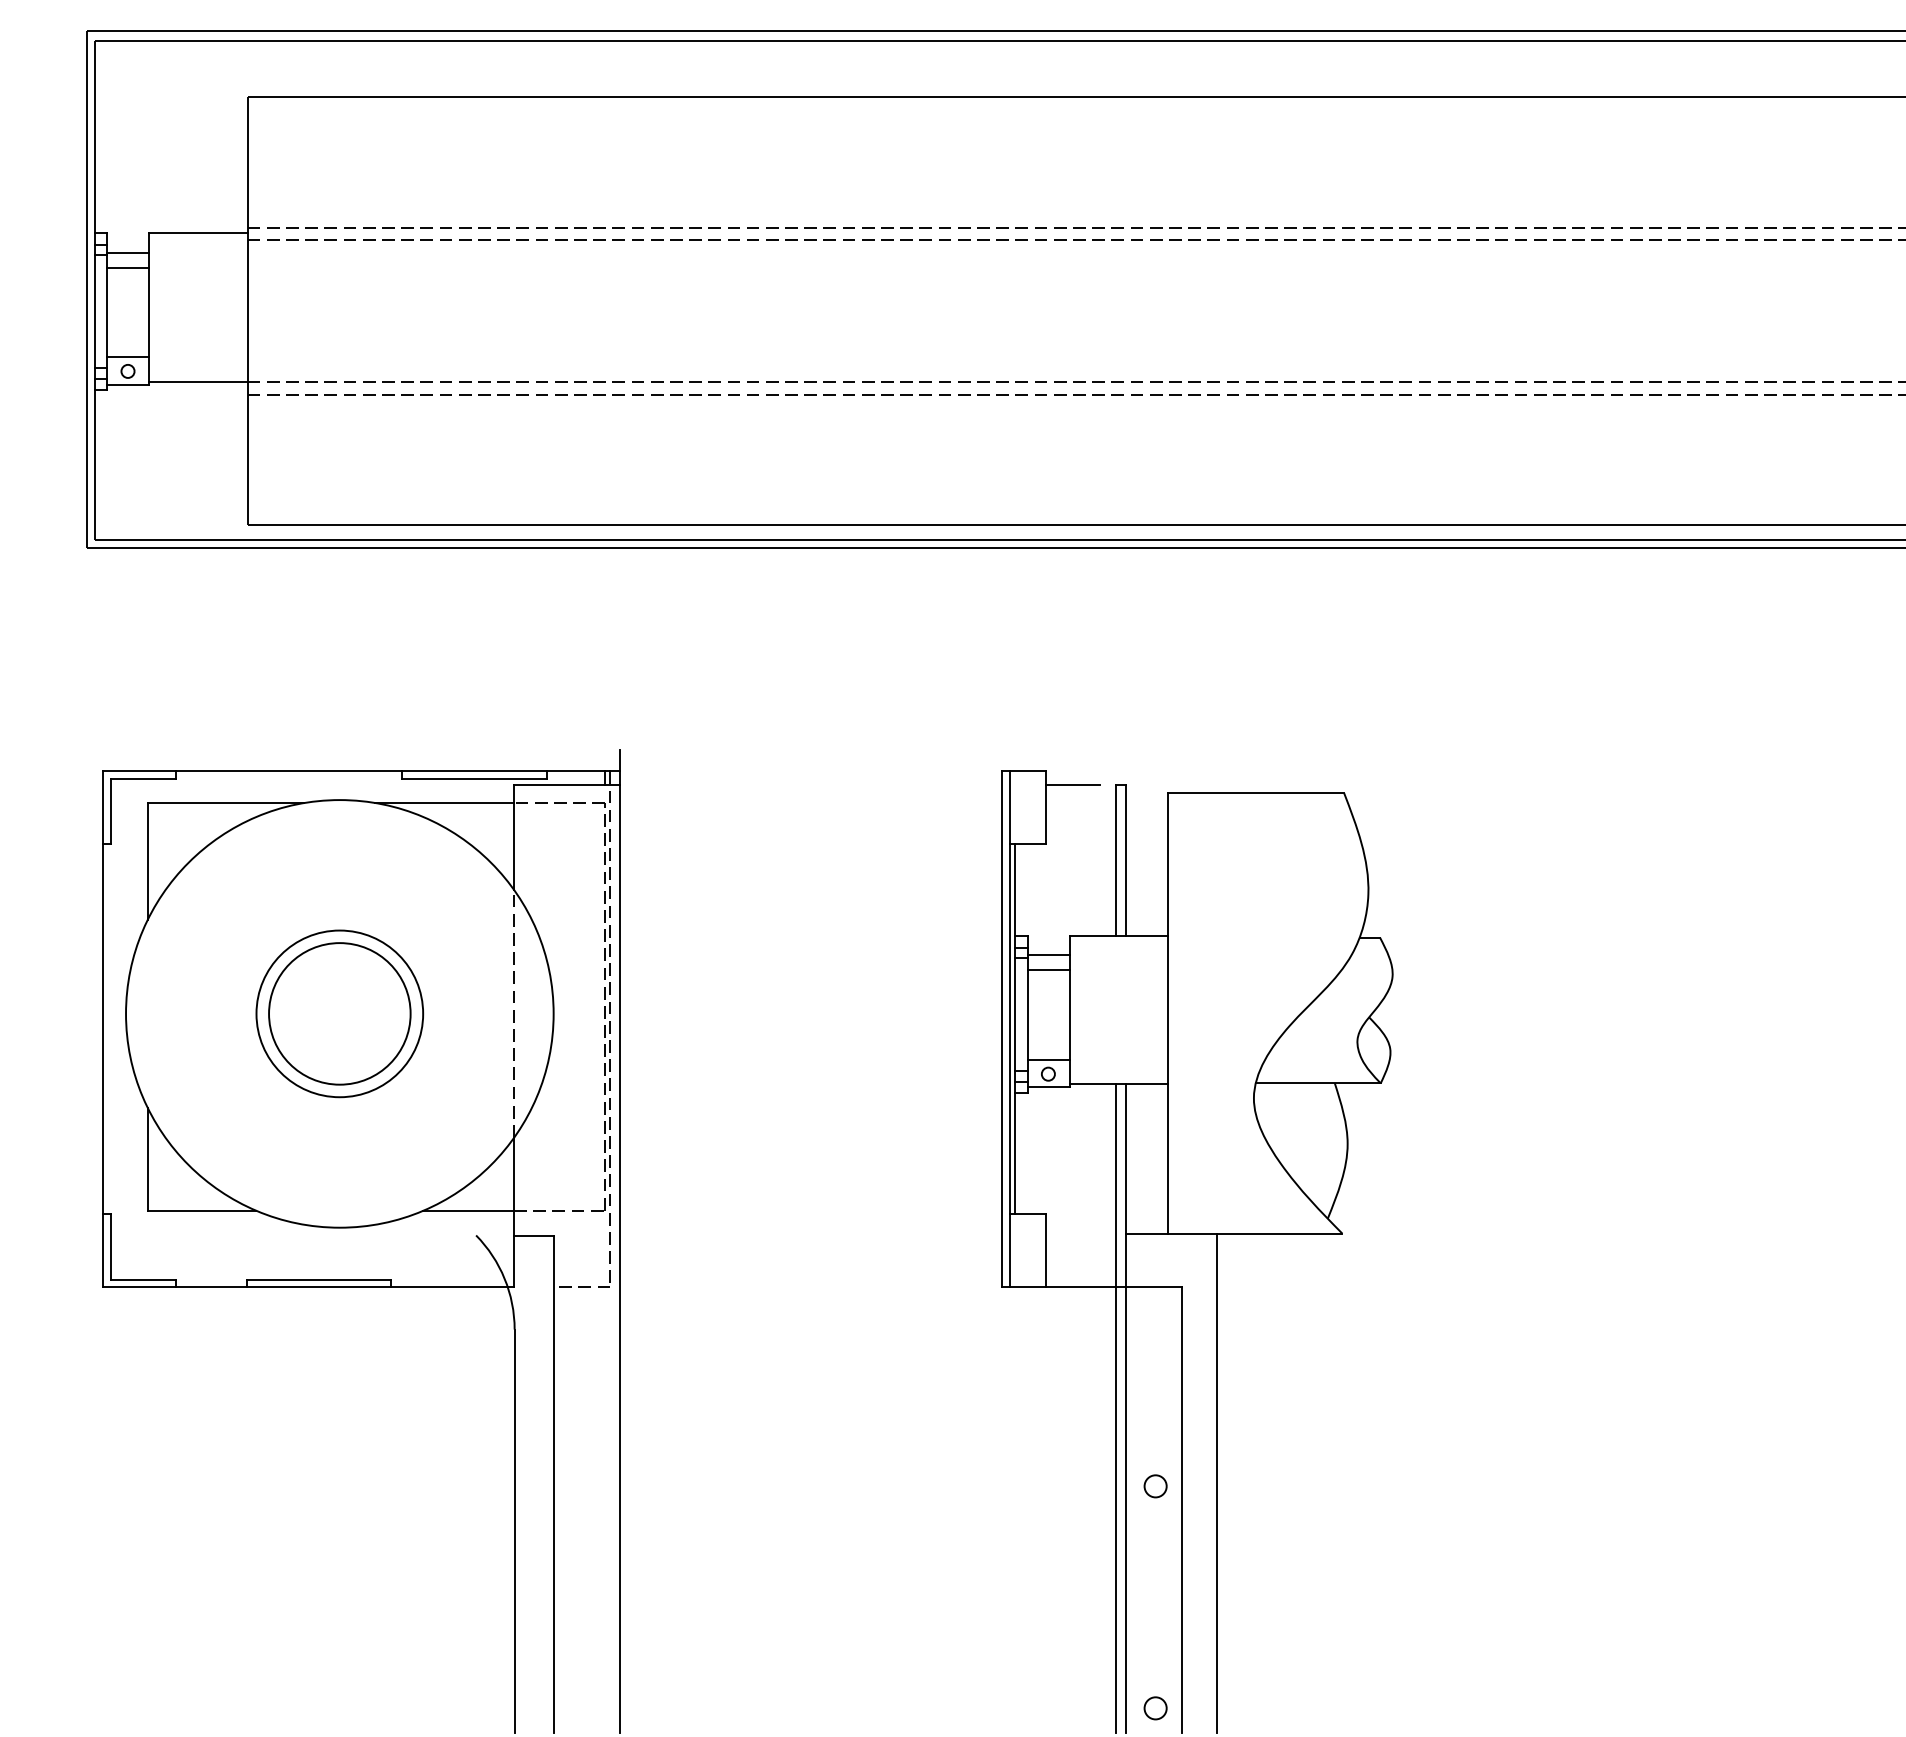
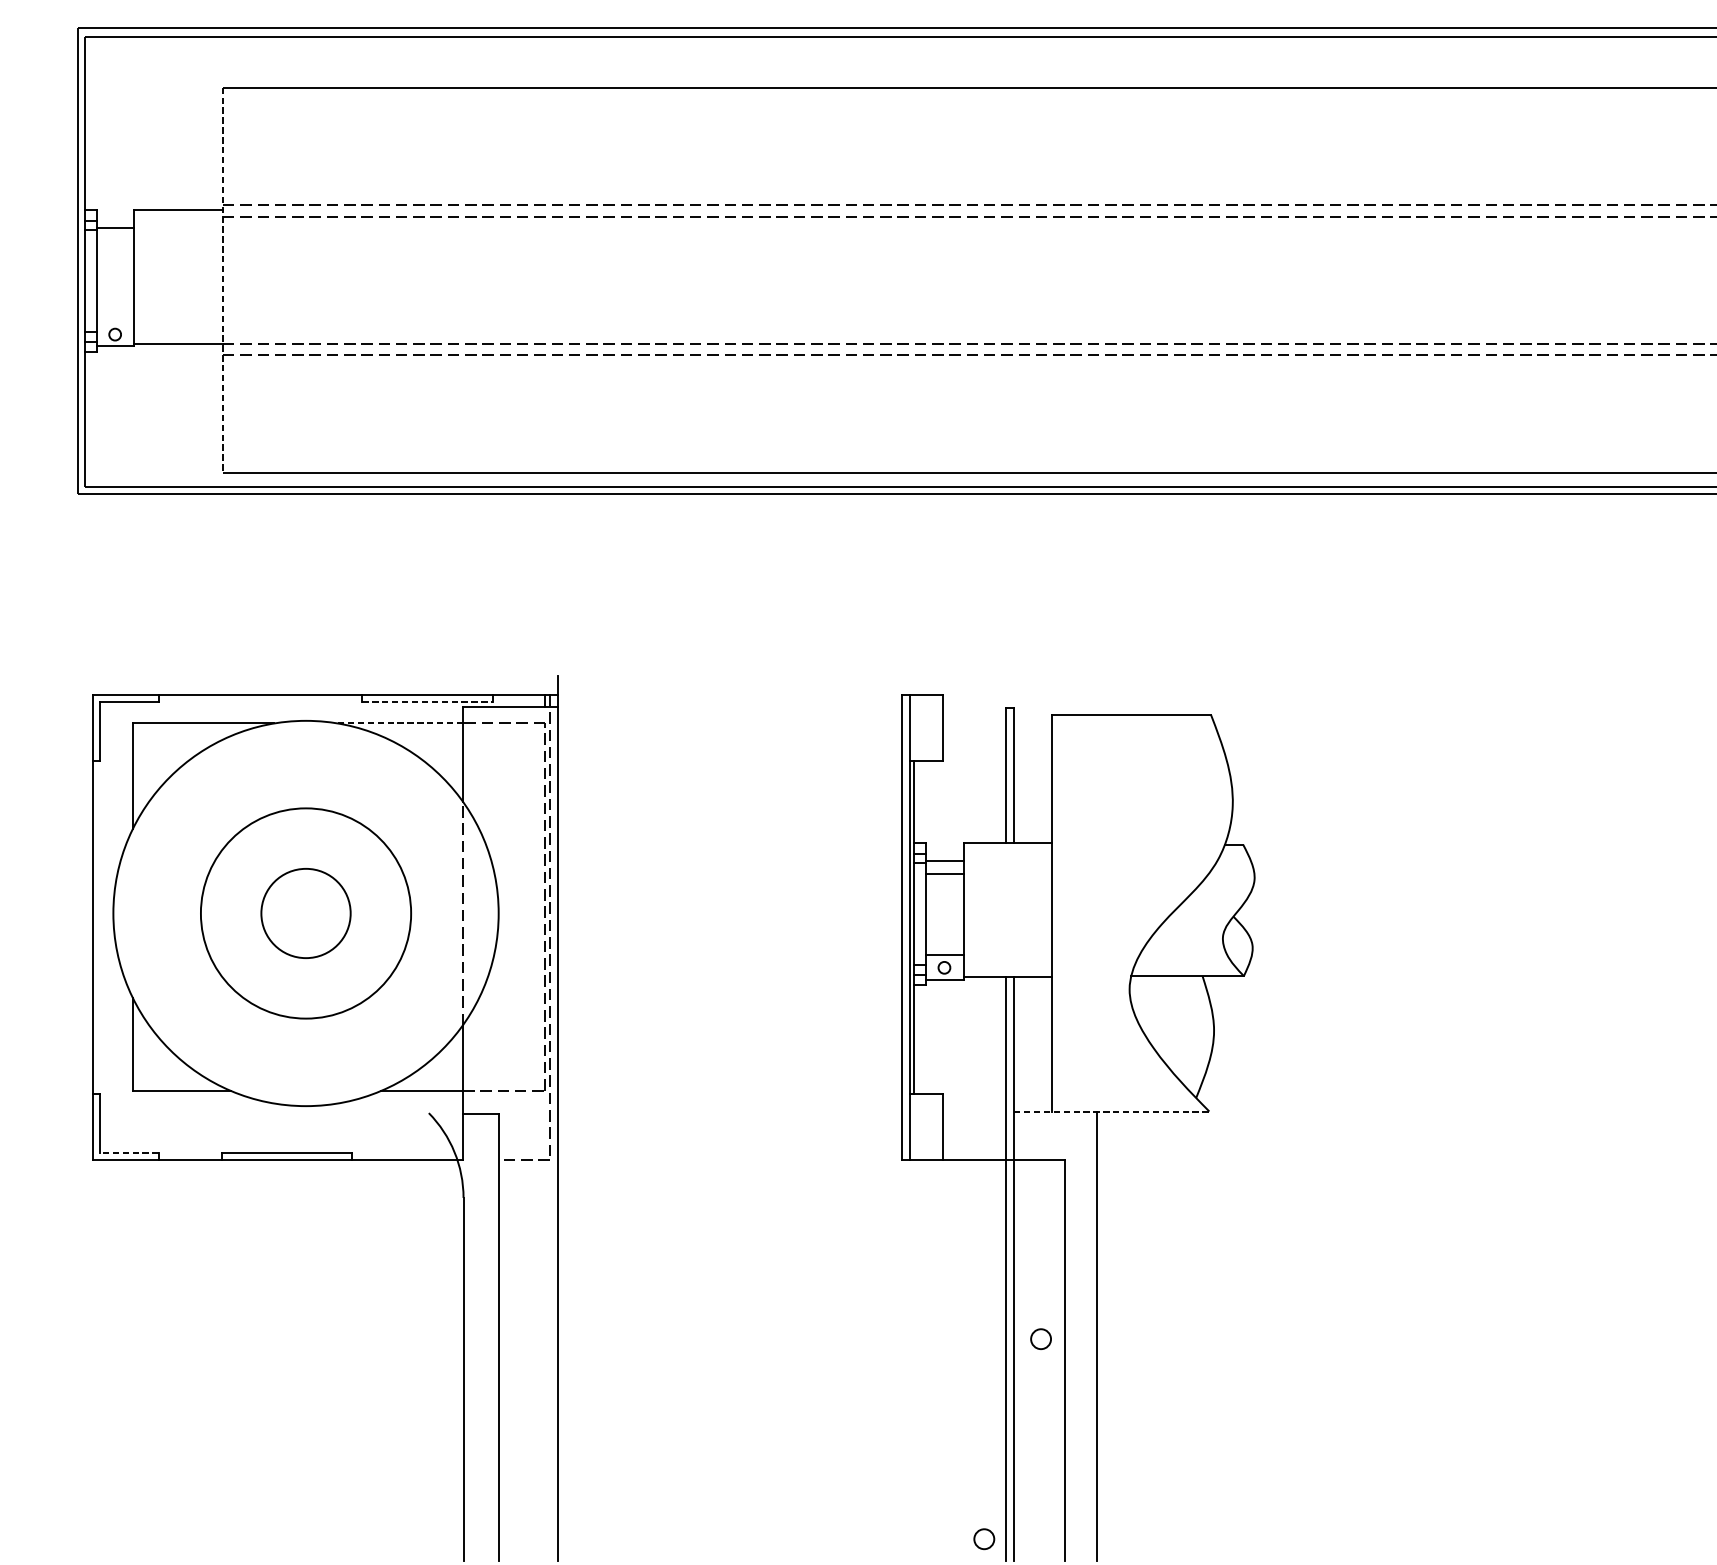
line: (128, 267) -> (115, 240), removed
line: (247, 311) -> (222, 280), solid -> dashed
line: (128, 356) -> (115, 321), removed
line: (475, 778) -> (428, 701), solid -> dashed
line: (1072, 785) -> (966, 707), removed
line: (445, 802) -> (401, 723), solid -> dashed
circle: (339, 1013) -> (305, 913), size x0.7
circle: (339, 1013) -> (305, 913), size x1.4
line: (1234, 1233) -> (1112, 1111), solid -> dashed
line: (143, 1279) -> (129, 1152), solid -> dashed
circle: (1155, 1708) -> (984, 1539), moved

